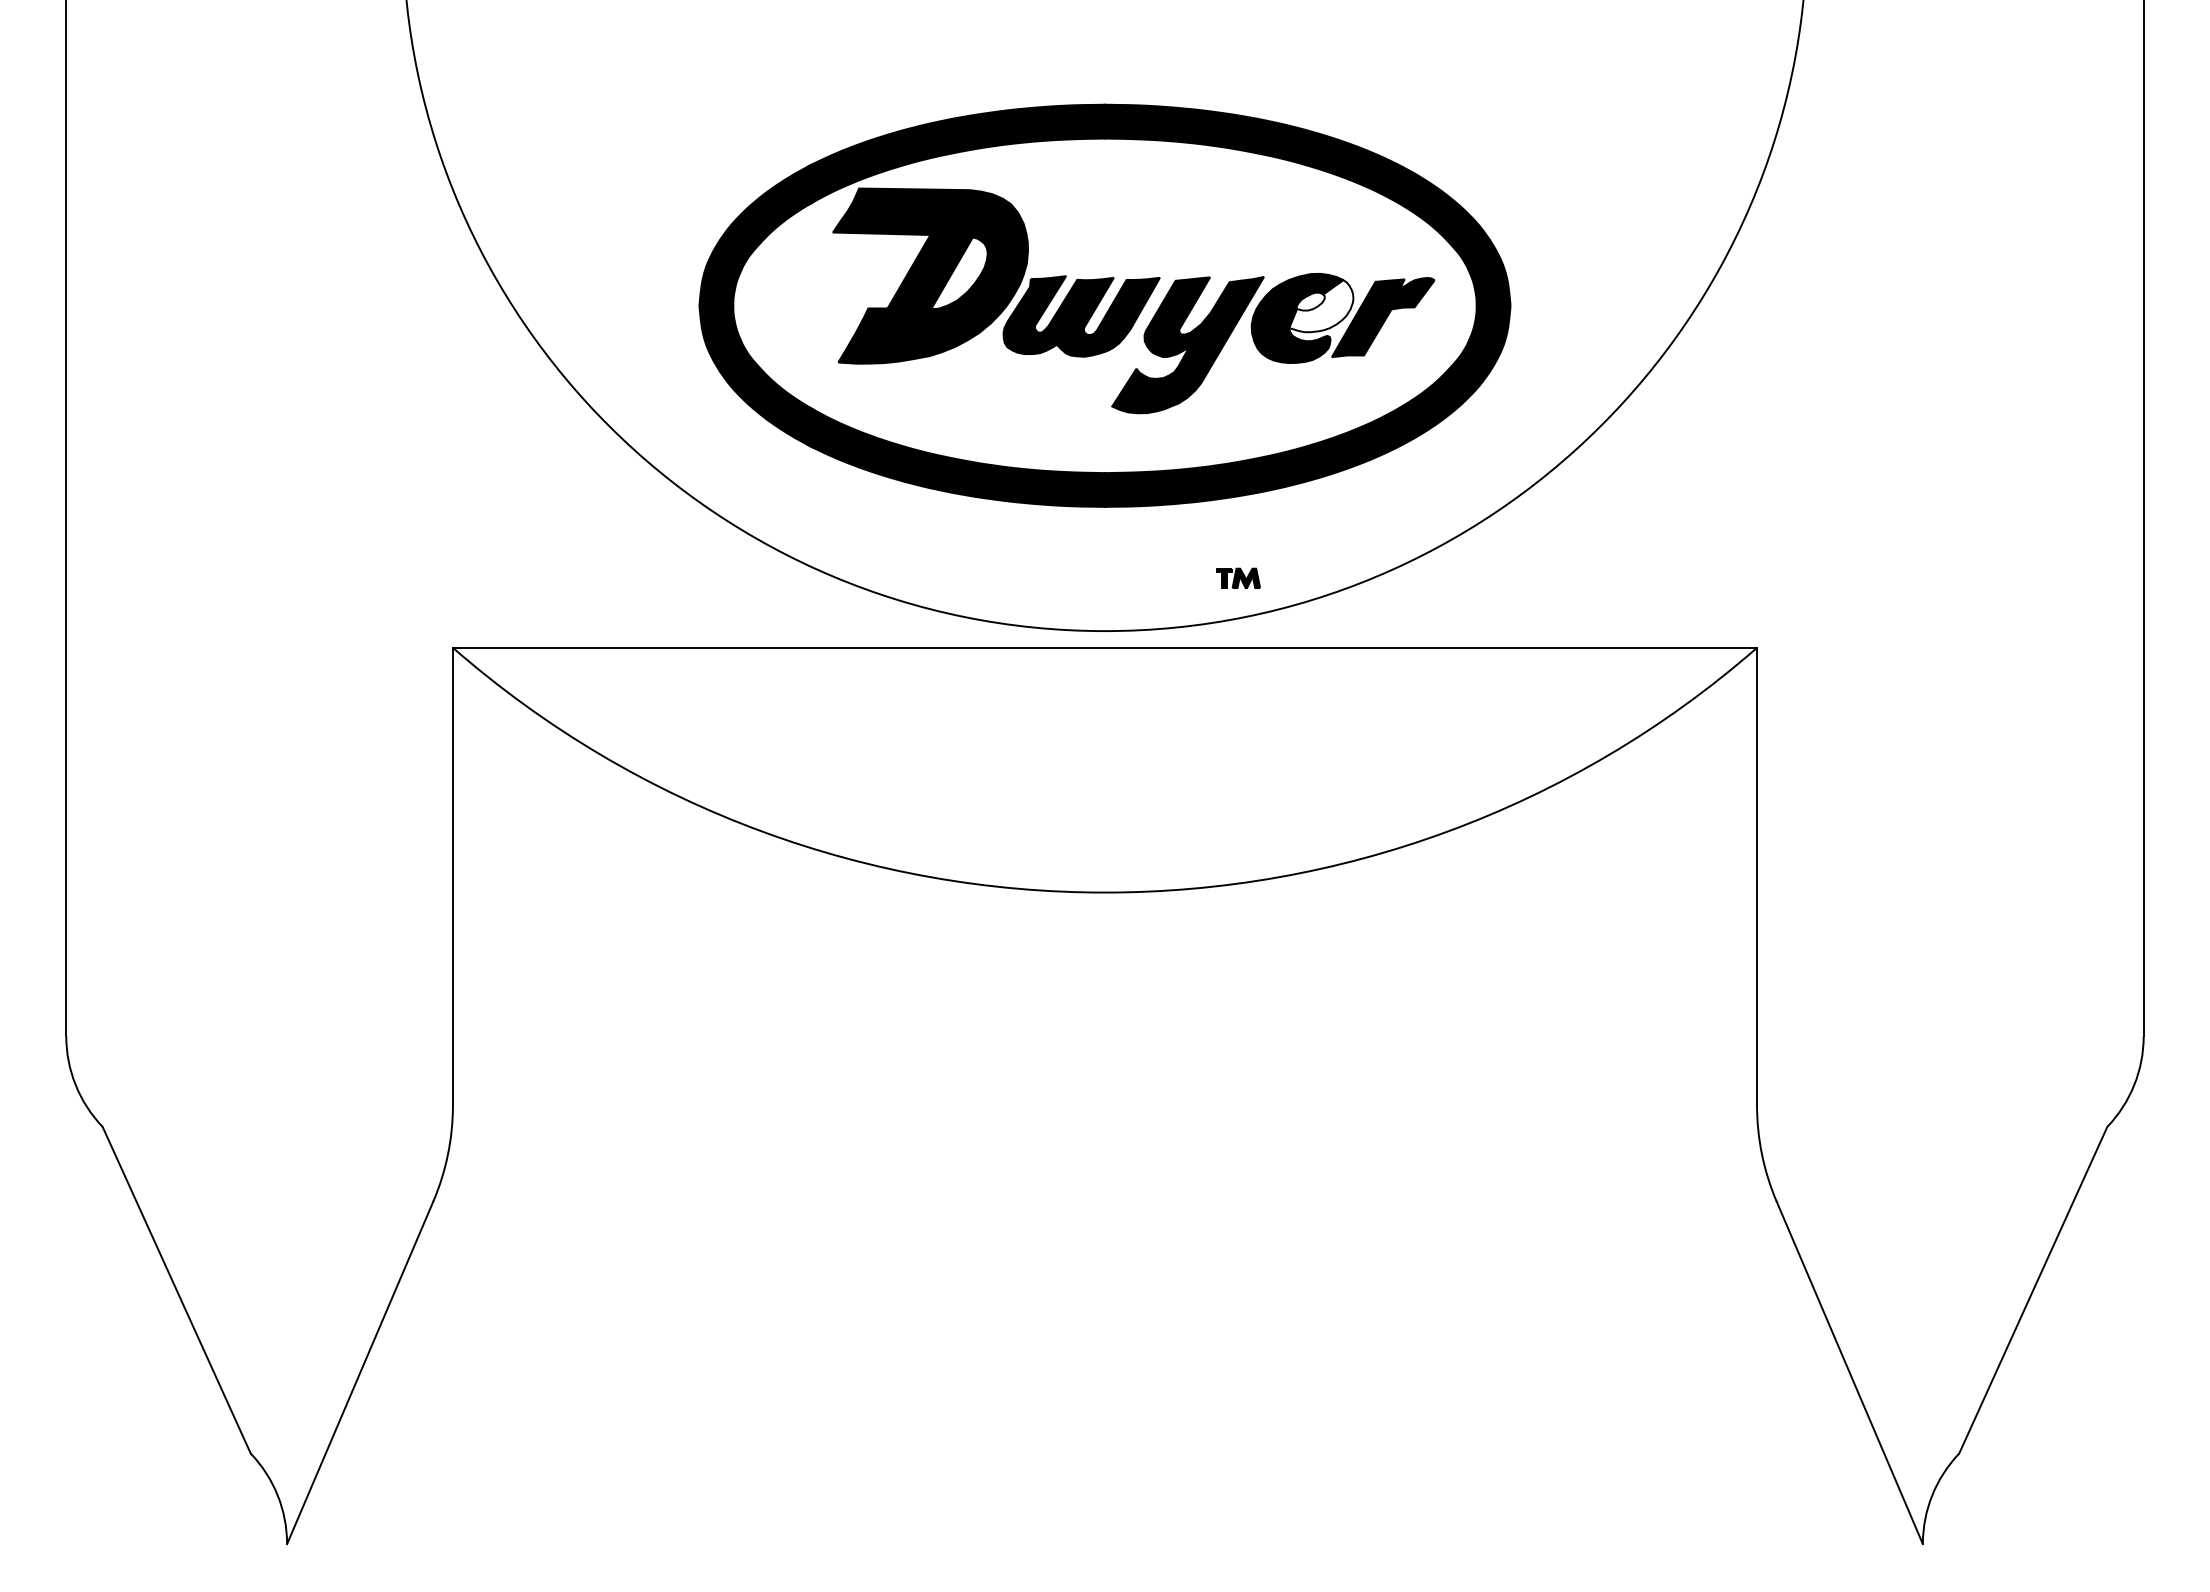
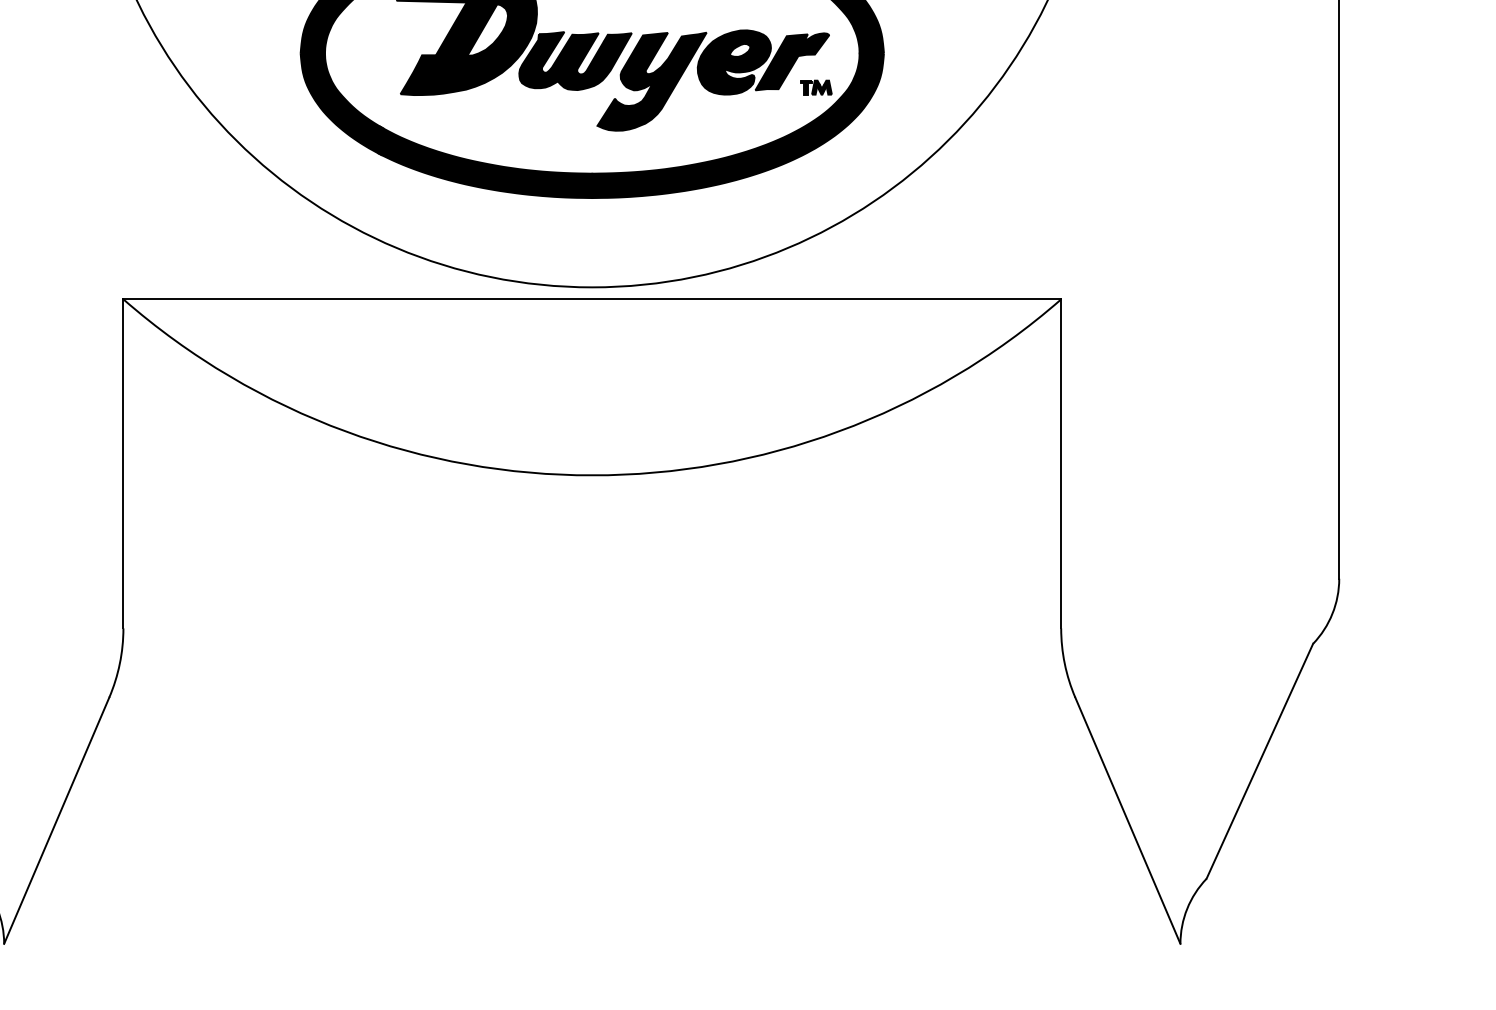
fill: (1321, 306) -> (748, 53), added
part: (1238, 577) -> (816, 87), moved

